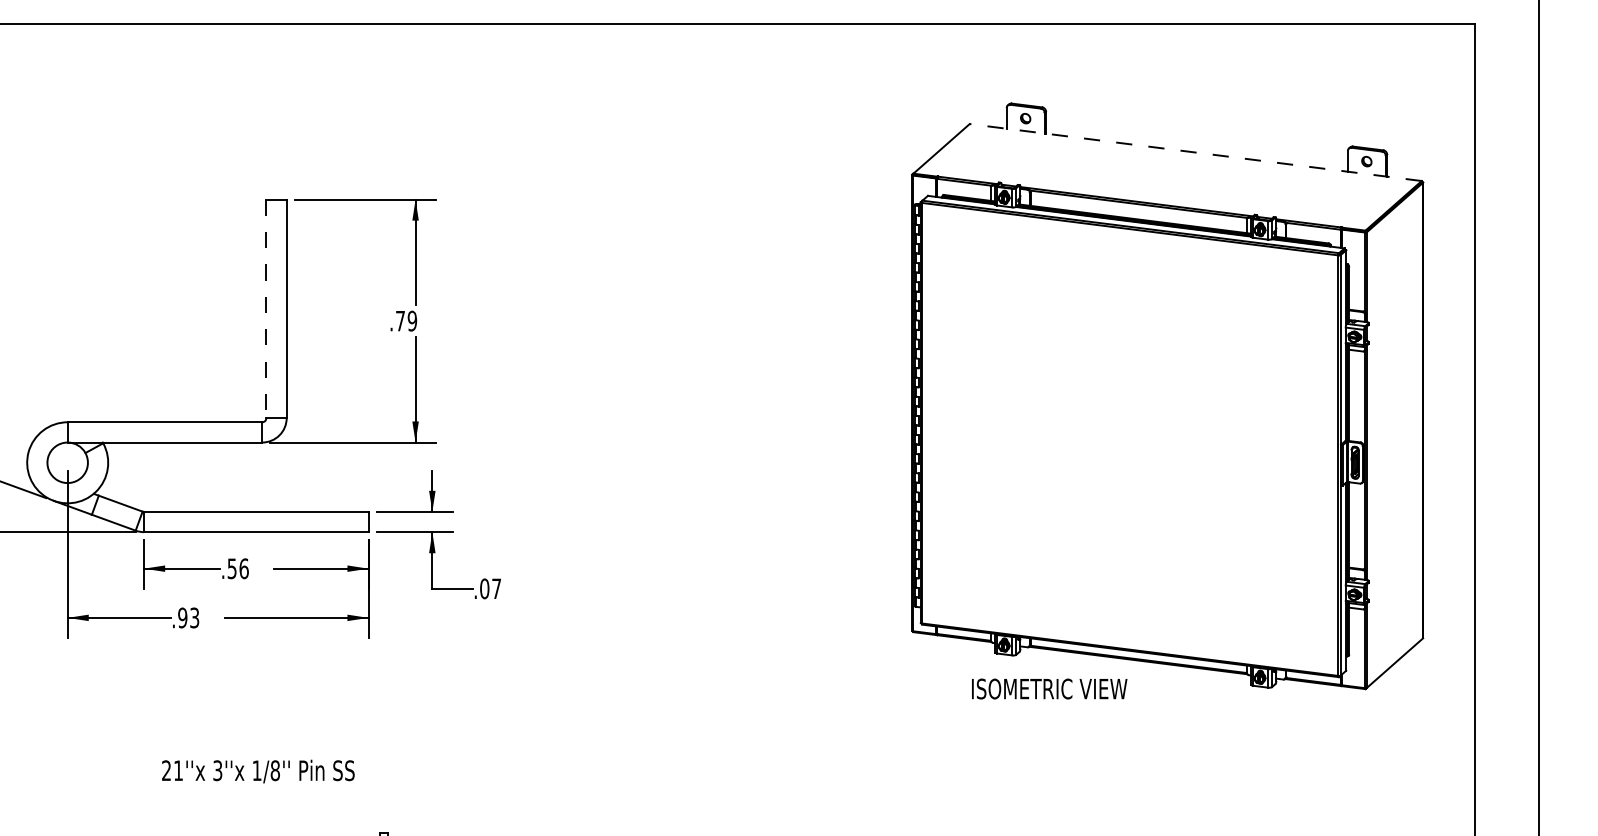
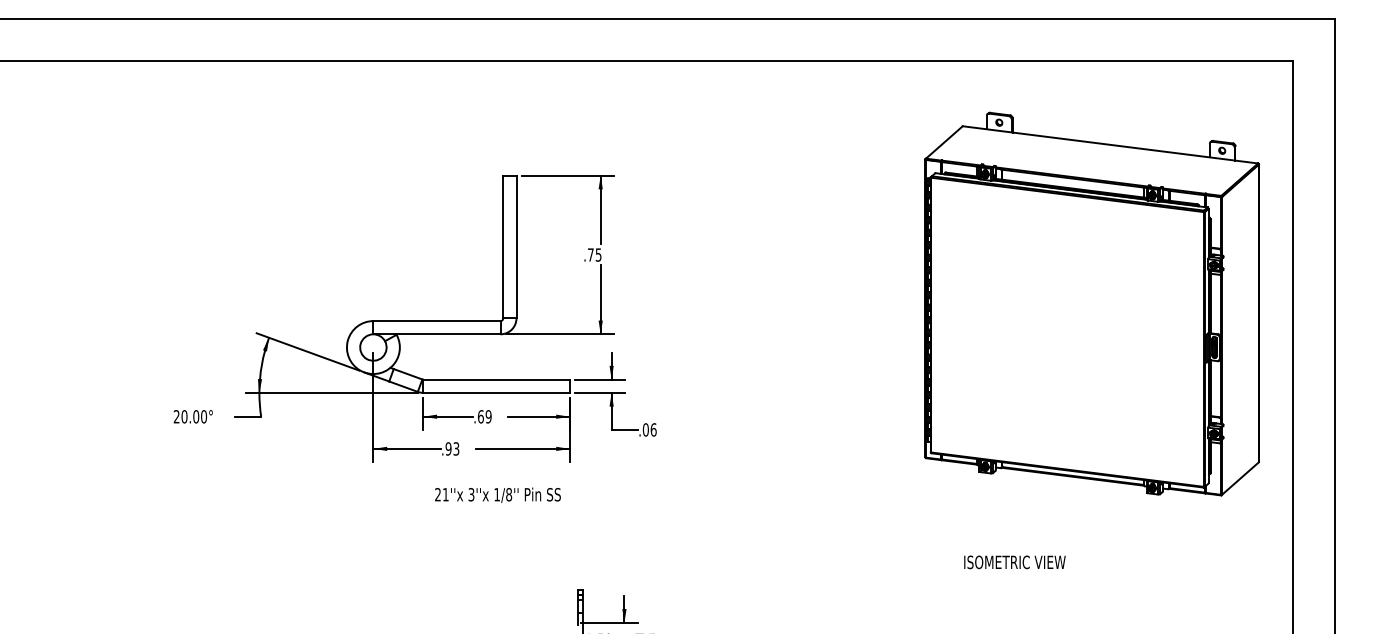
line: (1195, 151) -> (1110, 144), dashed -> solid
line: (266, 309) -> (503, 247), dashed -> solid
text: (412, 320) -> (598, 254), .79 -> .75
text: (237, 568) -> (484, 416), .56 -> .69
text: (496, 588) -> (653, 429), .07 -> .06
text: (1048, 689) -> (1014, 562), moved
text: (257, 770) -> (497, 494), moved

